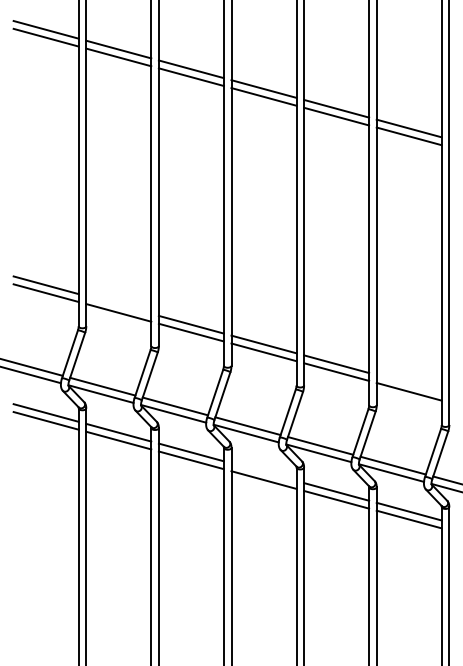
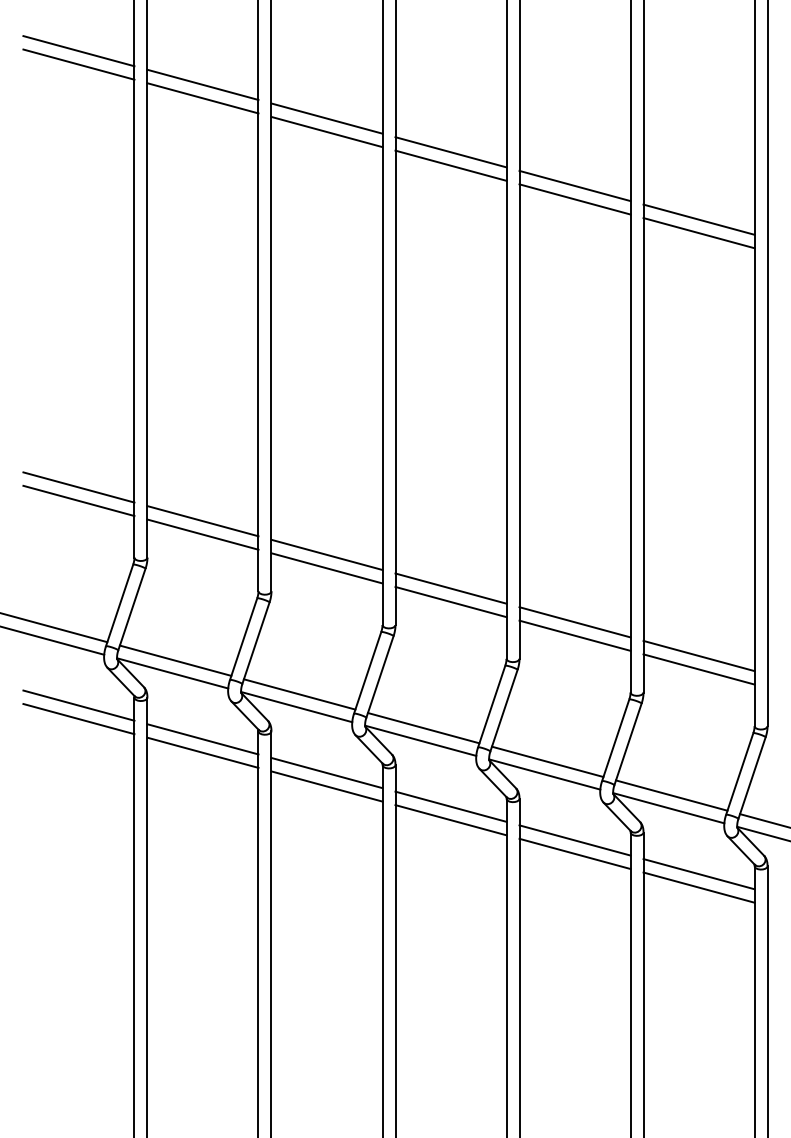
line: (118, 304) -> (202, 520), added
line: (408, 383) -> (697, 655), added
line: (263, 472) -> (450, 807), added

